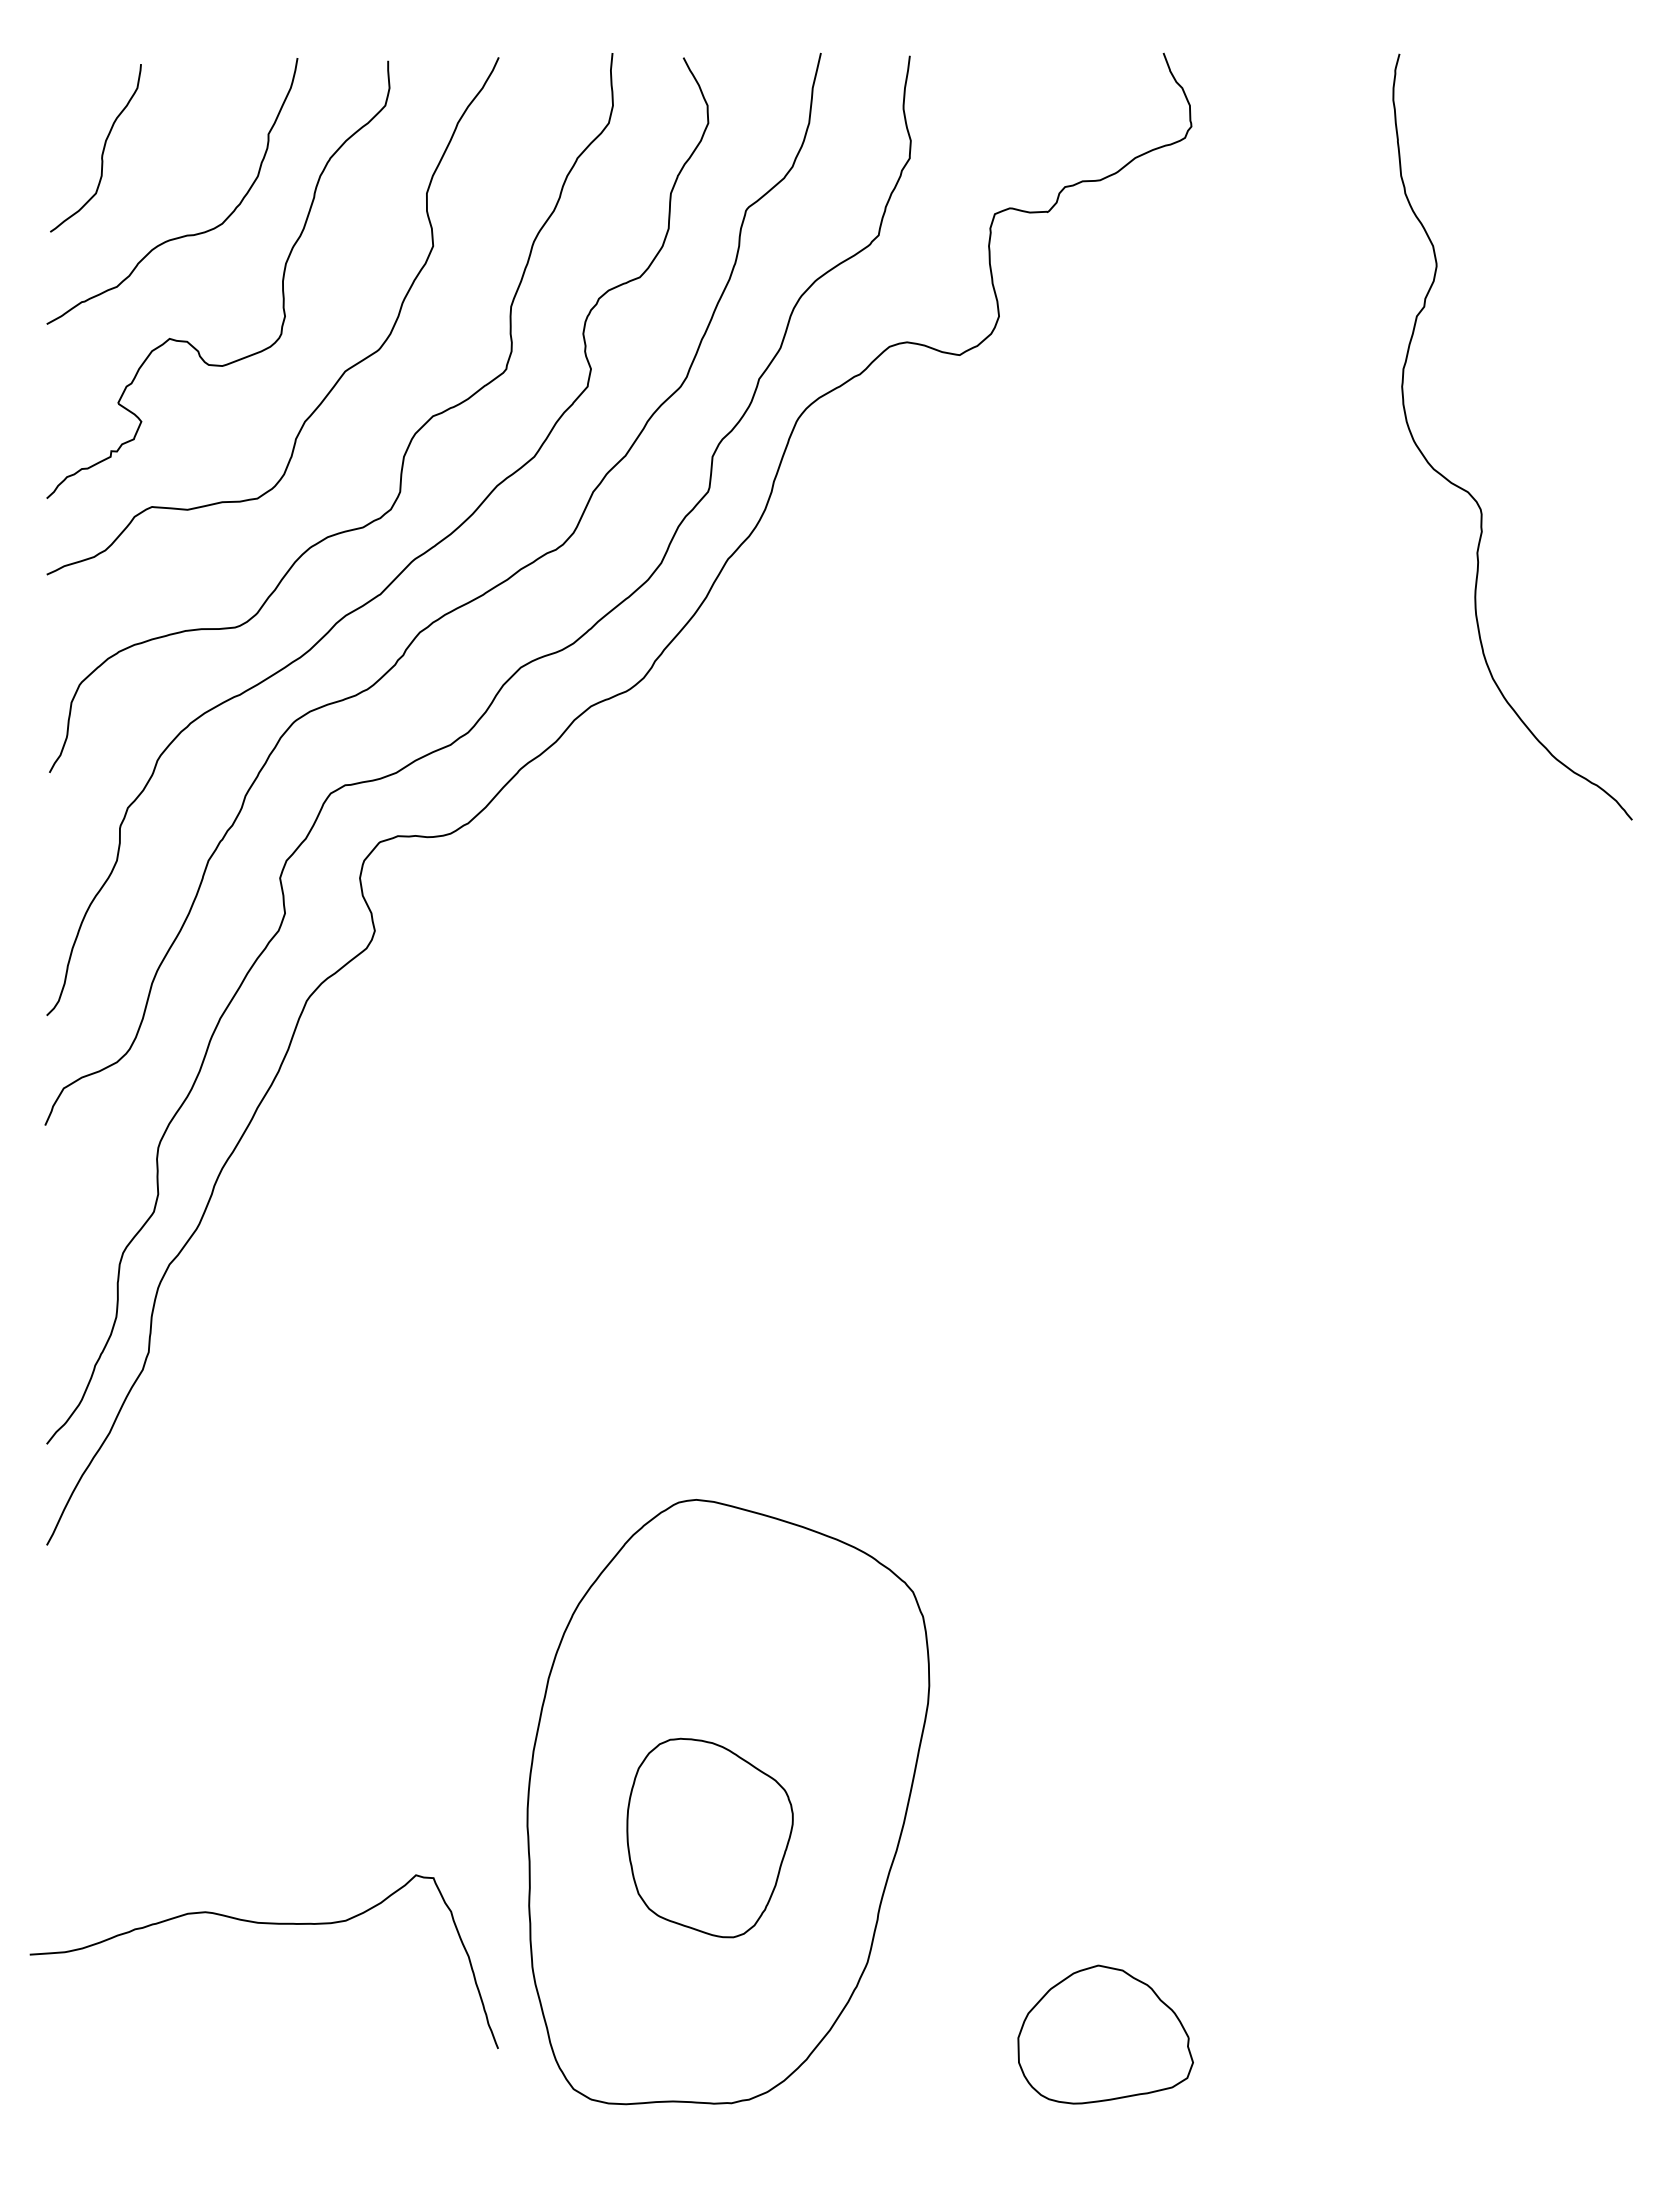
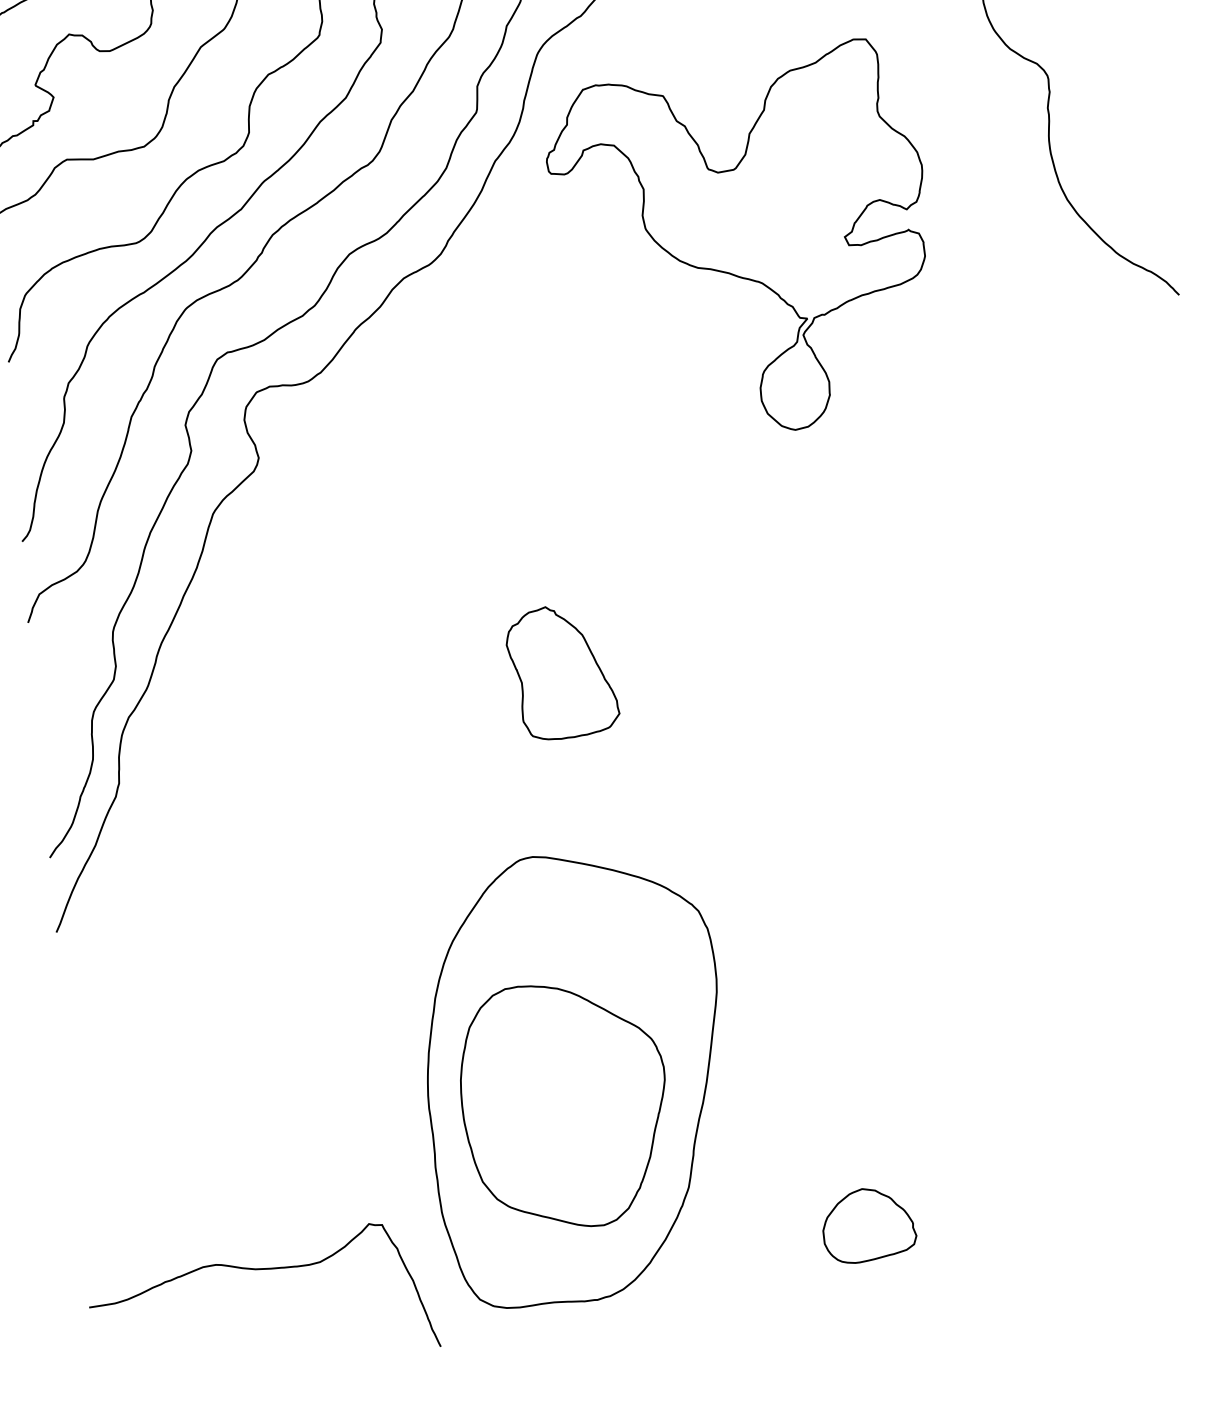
part: (1049, 697) -> (741, 242), added
part: (757, 1254) -> (561, 672), added
part: (709, 1837) -> (564, 1105), size x1.67
curve: (265, 1924) -> (261, 1270), moved
part: (1105, 2034) -> (869, 1225), size x0.71

